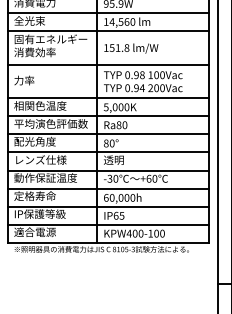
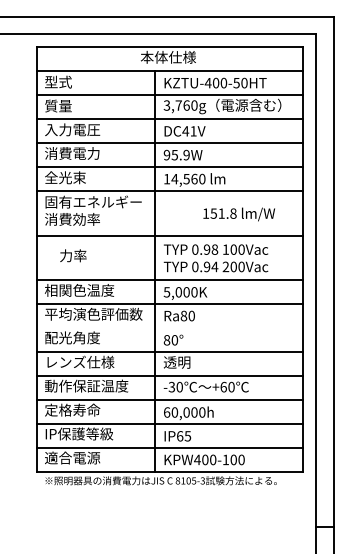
text: (130, 48) -> (238, 214), moved
text: (24, 80) -> (73, 255), moved
line: (108, 134) -> (170, 328), removed

